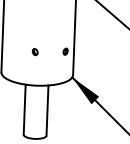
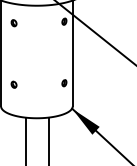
part: (34, 51) -> (13, 84), moved

